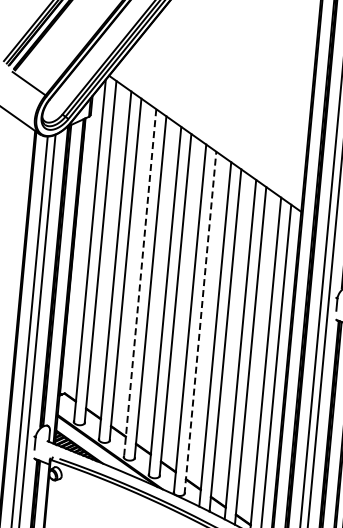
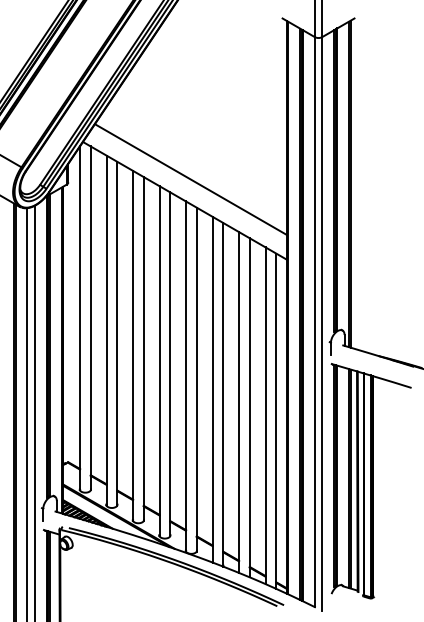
line: (212, 123) -> (190, 179), added
line: (140, 284) -> (133, 346), dashed -> solid
line: (200, 322) -> (196, 379), dashed -> solid

